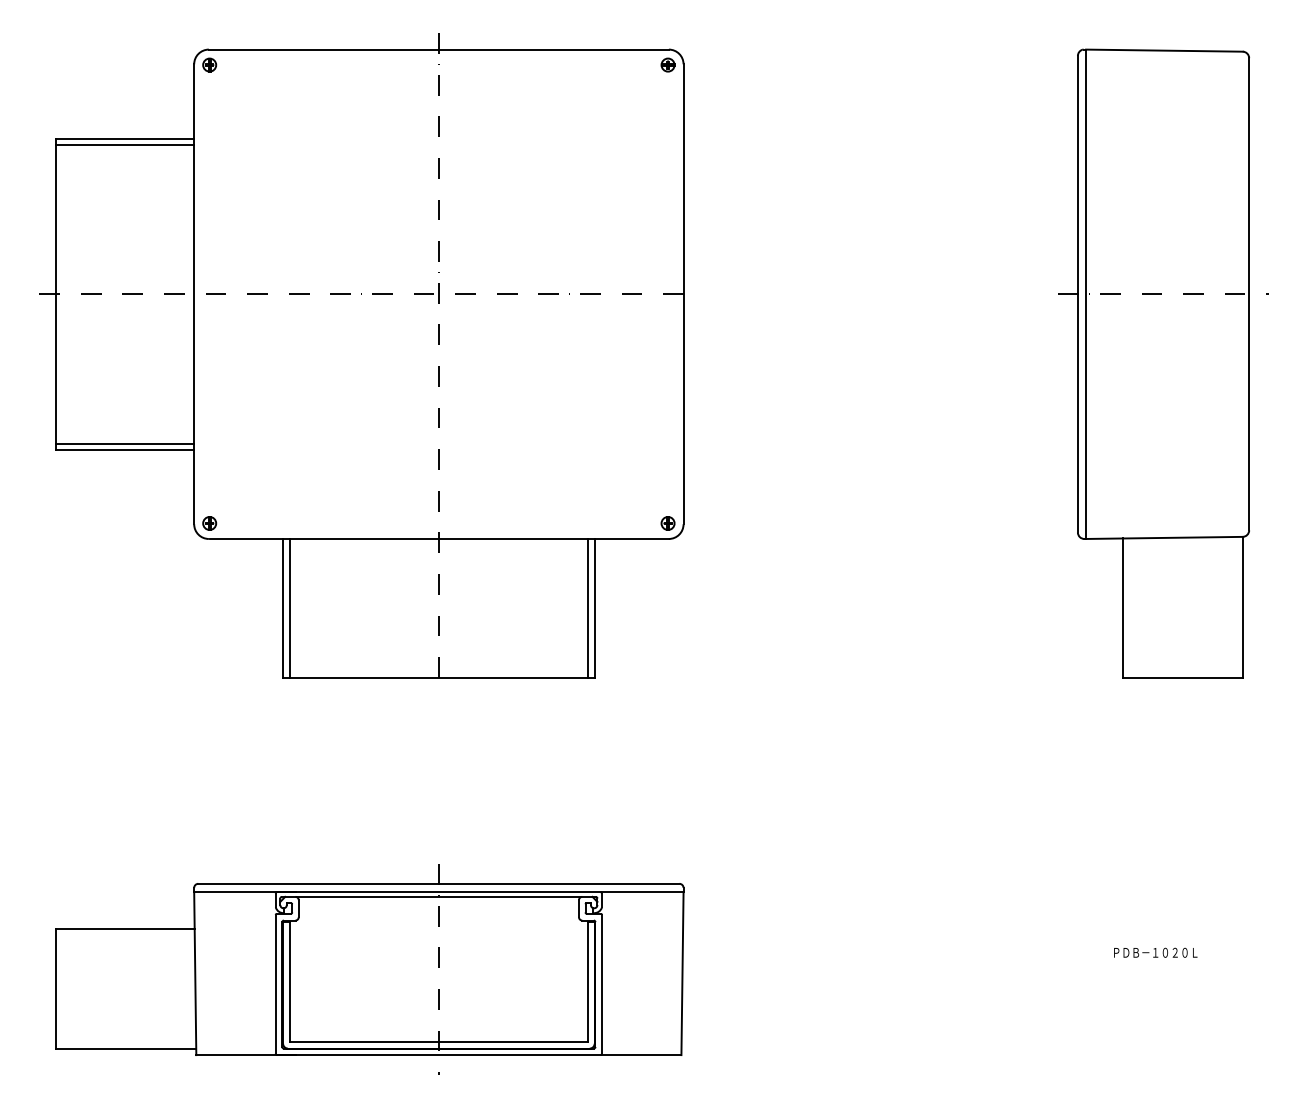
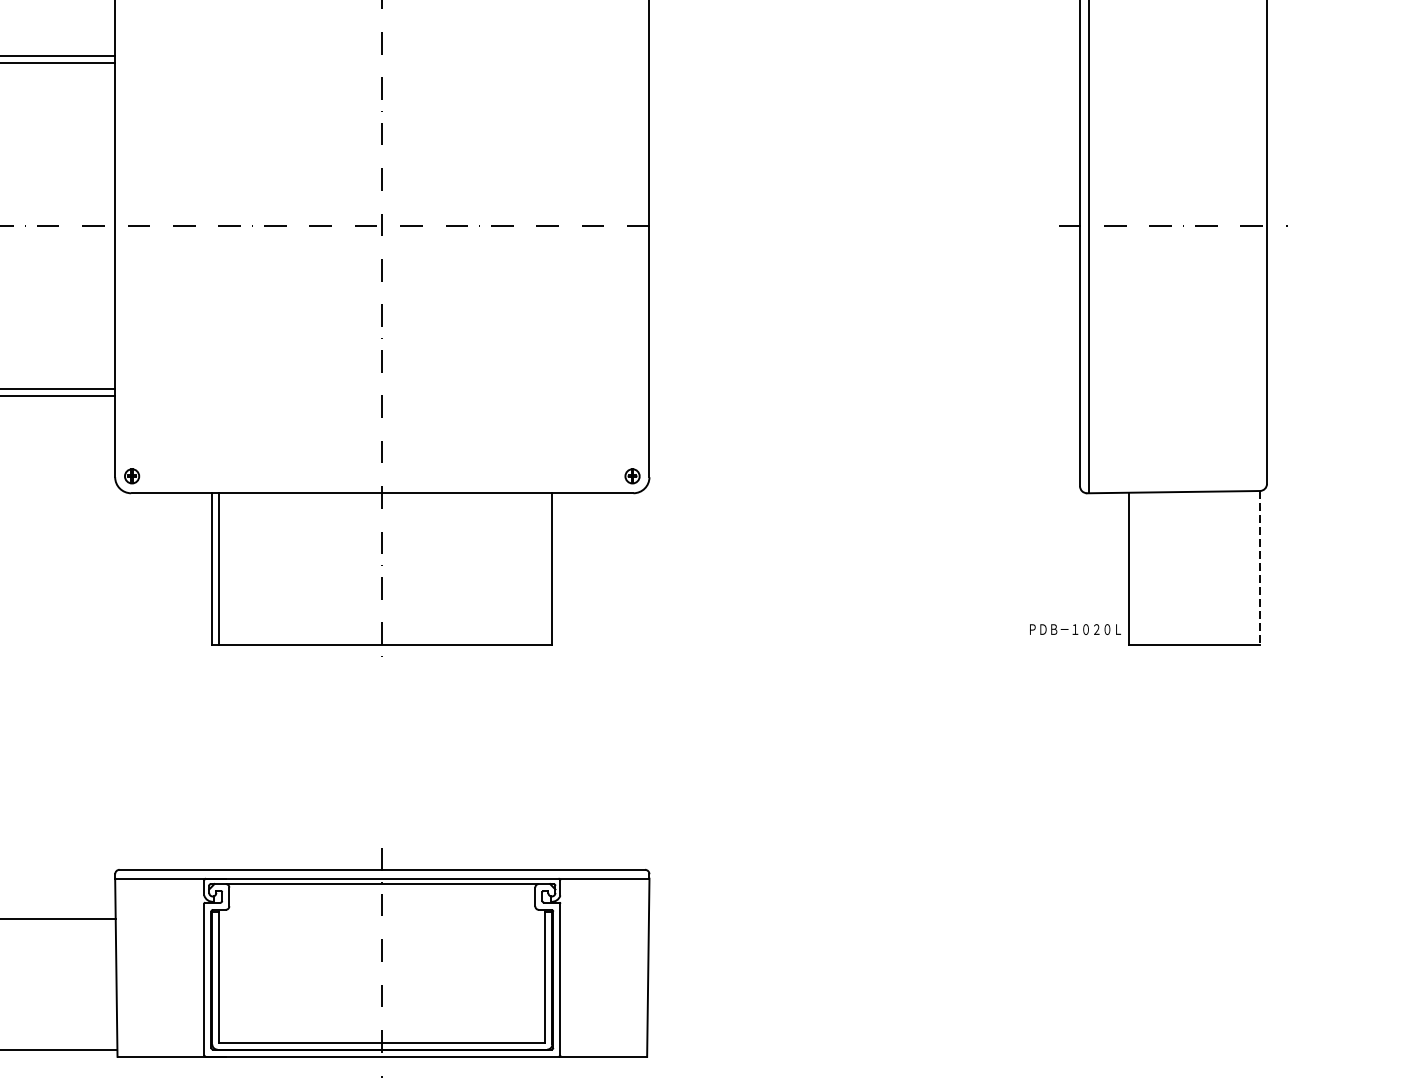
line: (588, 607) -> (545, 568), removed
line: (1242, 607) -> (1259, 568), solid -> dashed
text: (1155, 952) -> (1075, 629), moved

